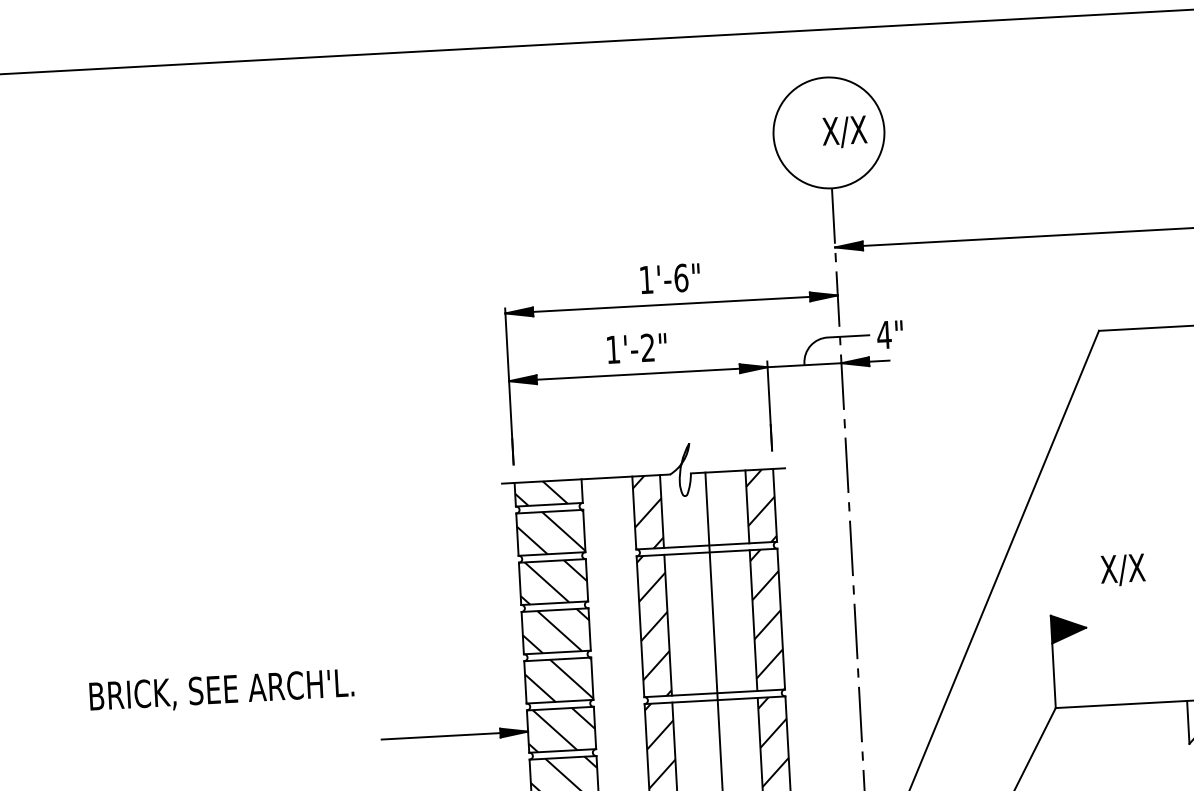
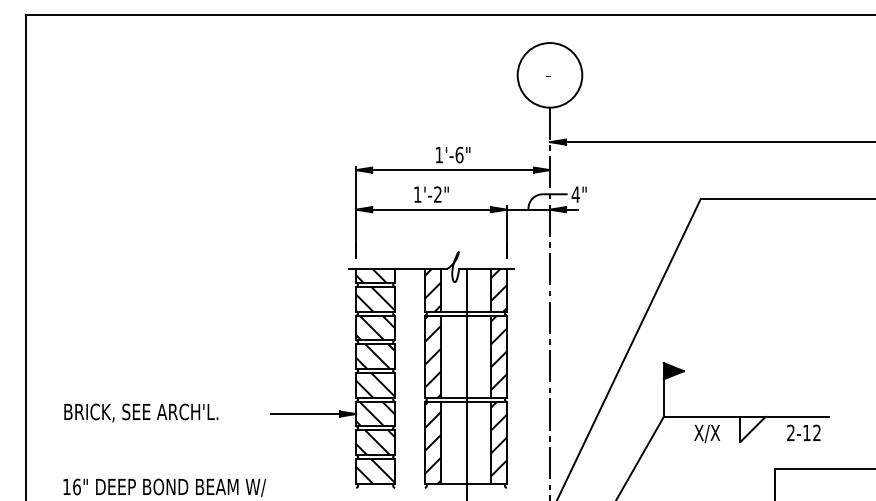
text: (843, 132) -> (558, 75), X/X -> -
text: (1121, 569) -> (706, 433), moved
text: (222, 690) -> (141, 412), moved

